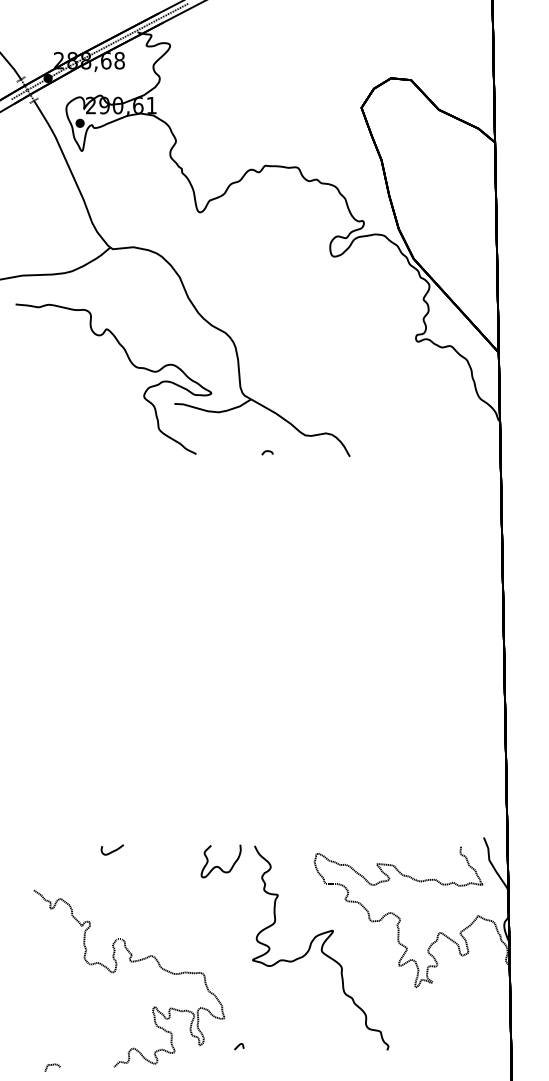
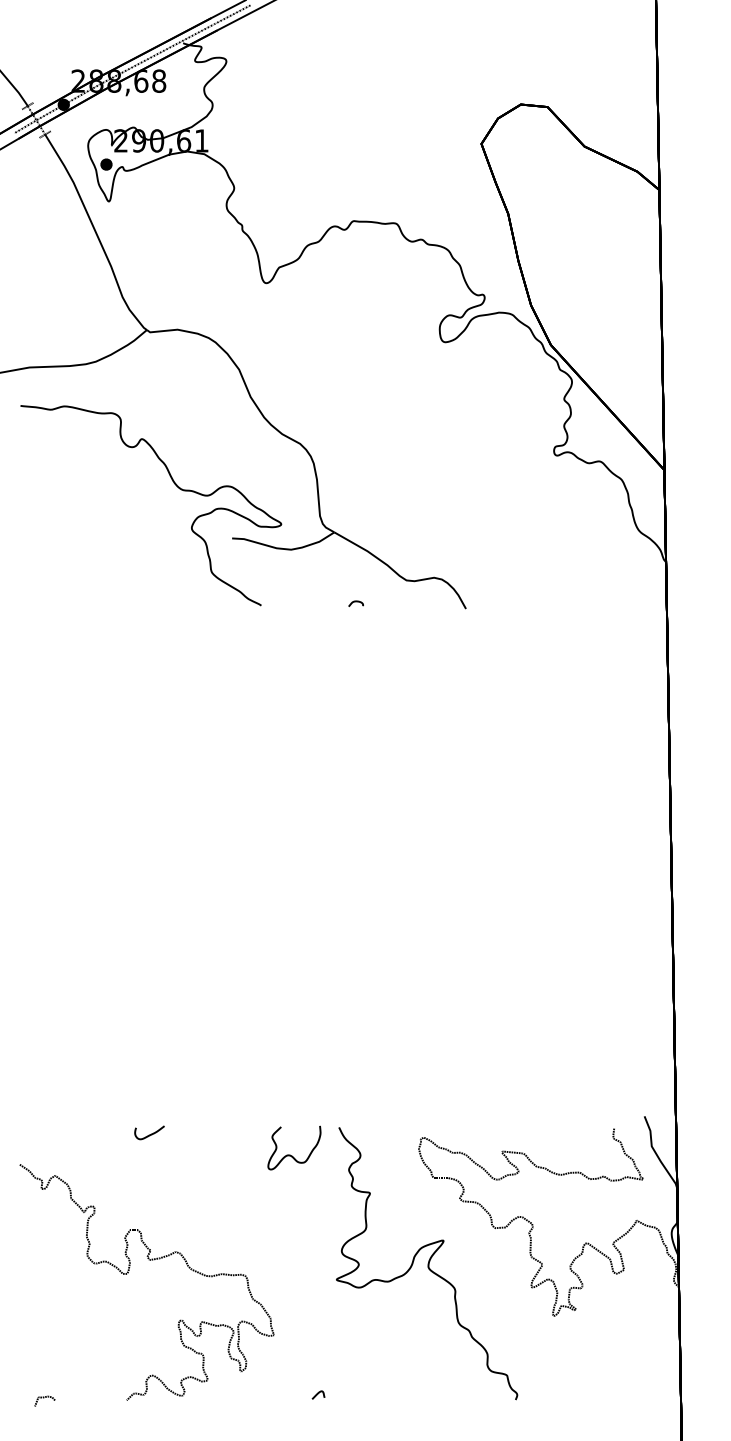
part: (115, 971) -> (128, 1273), moved

